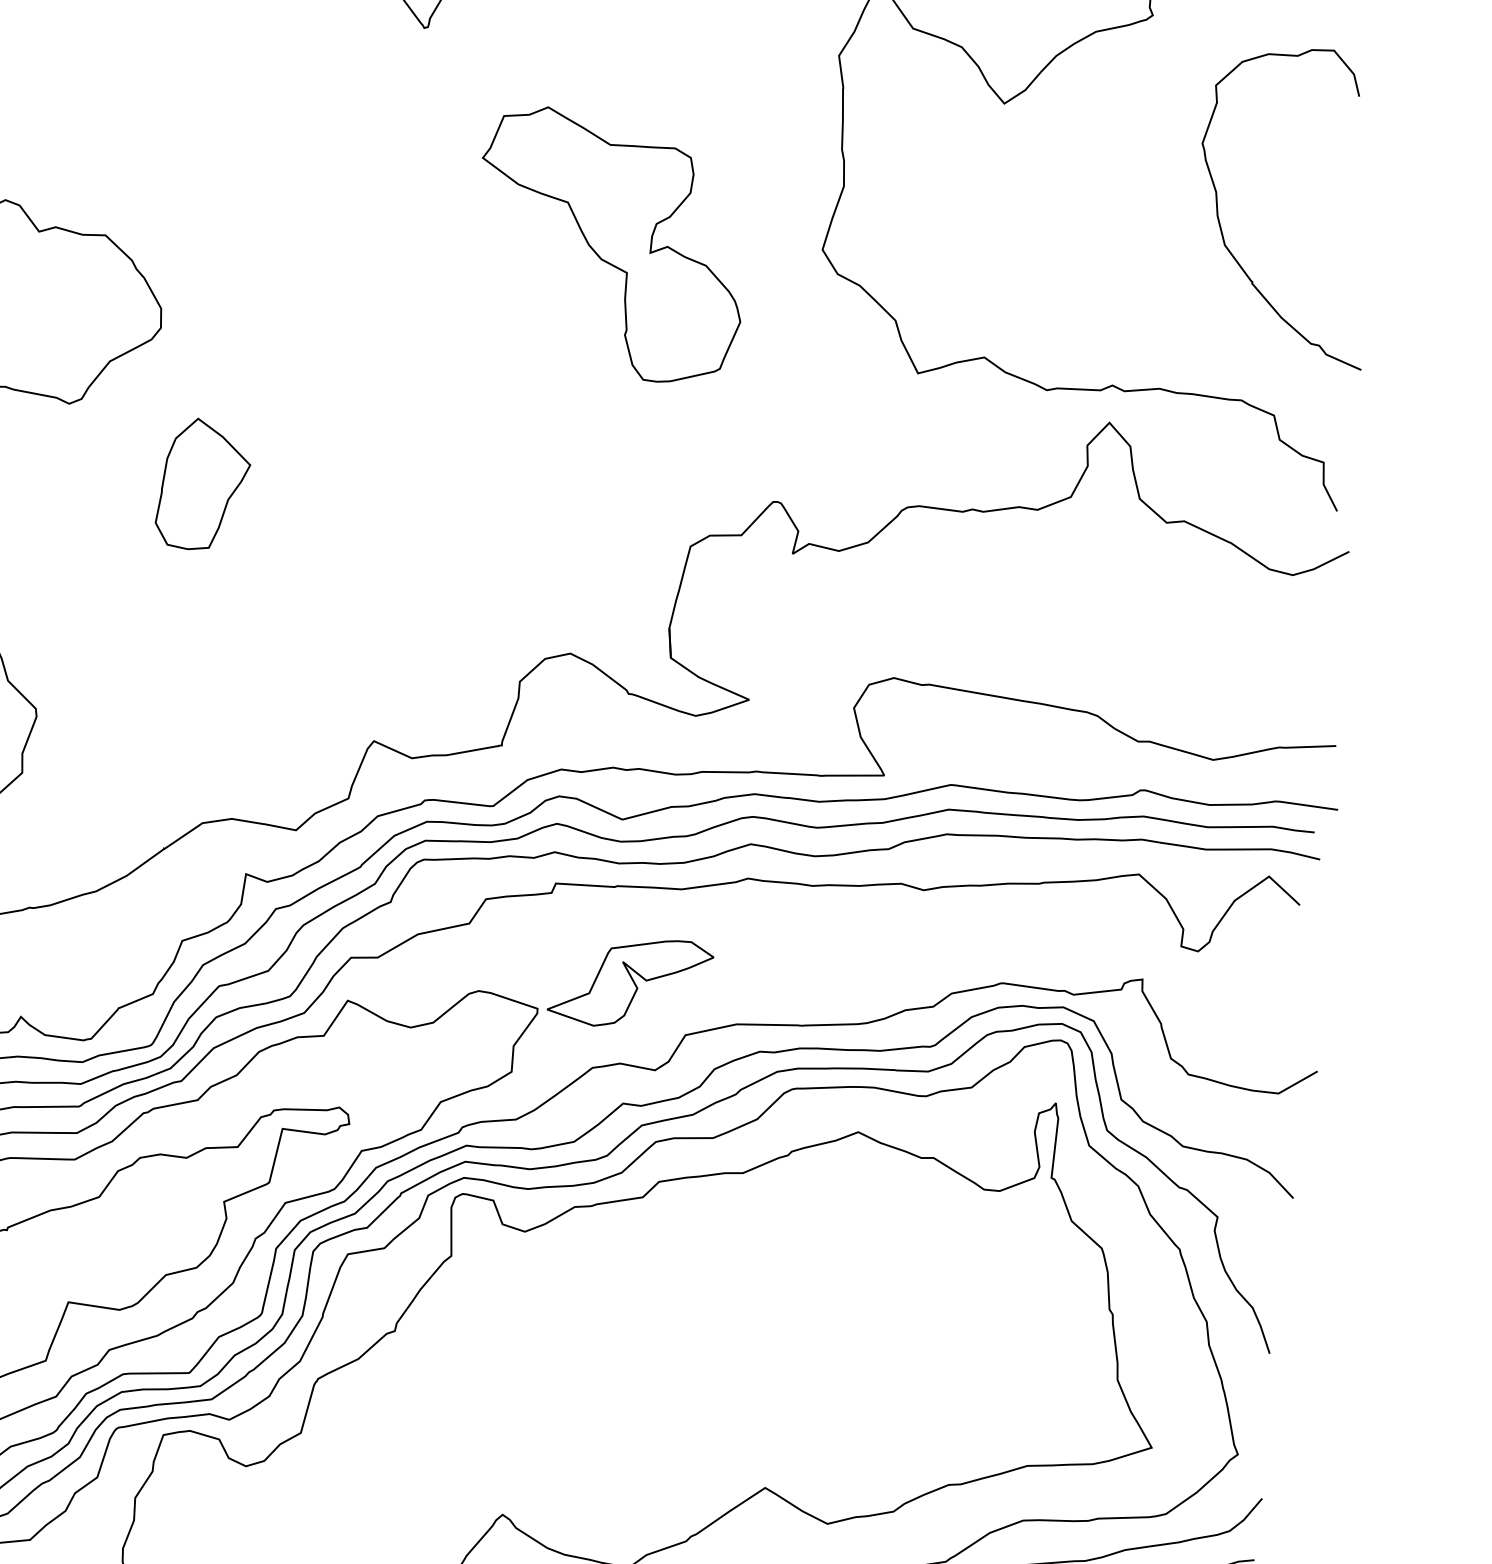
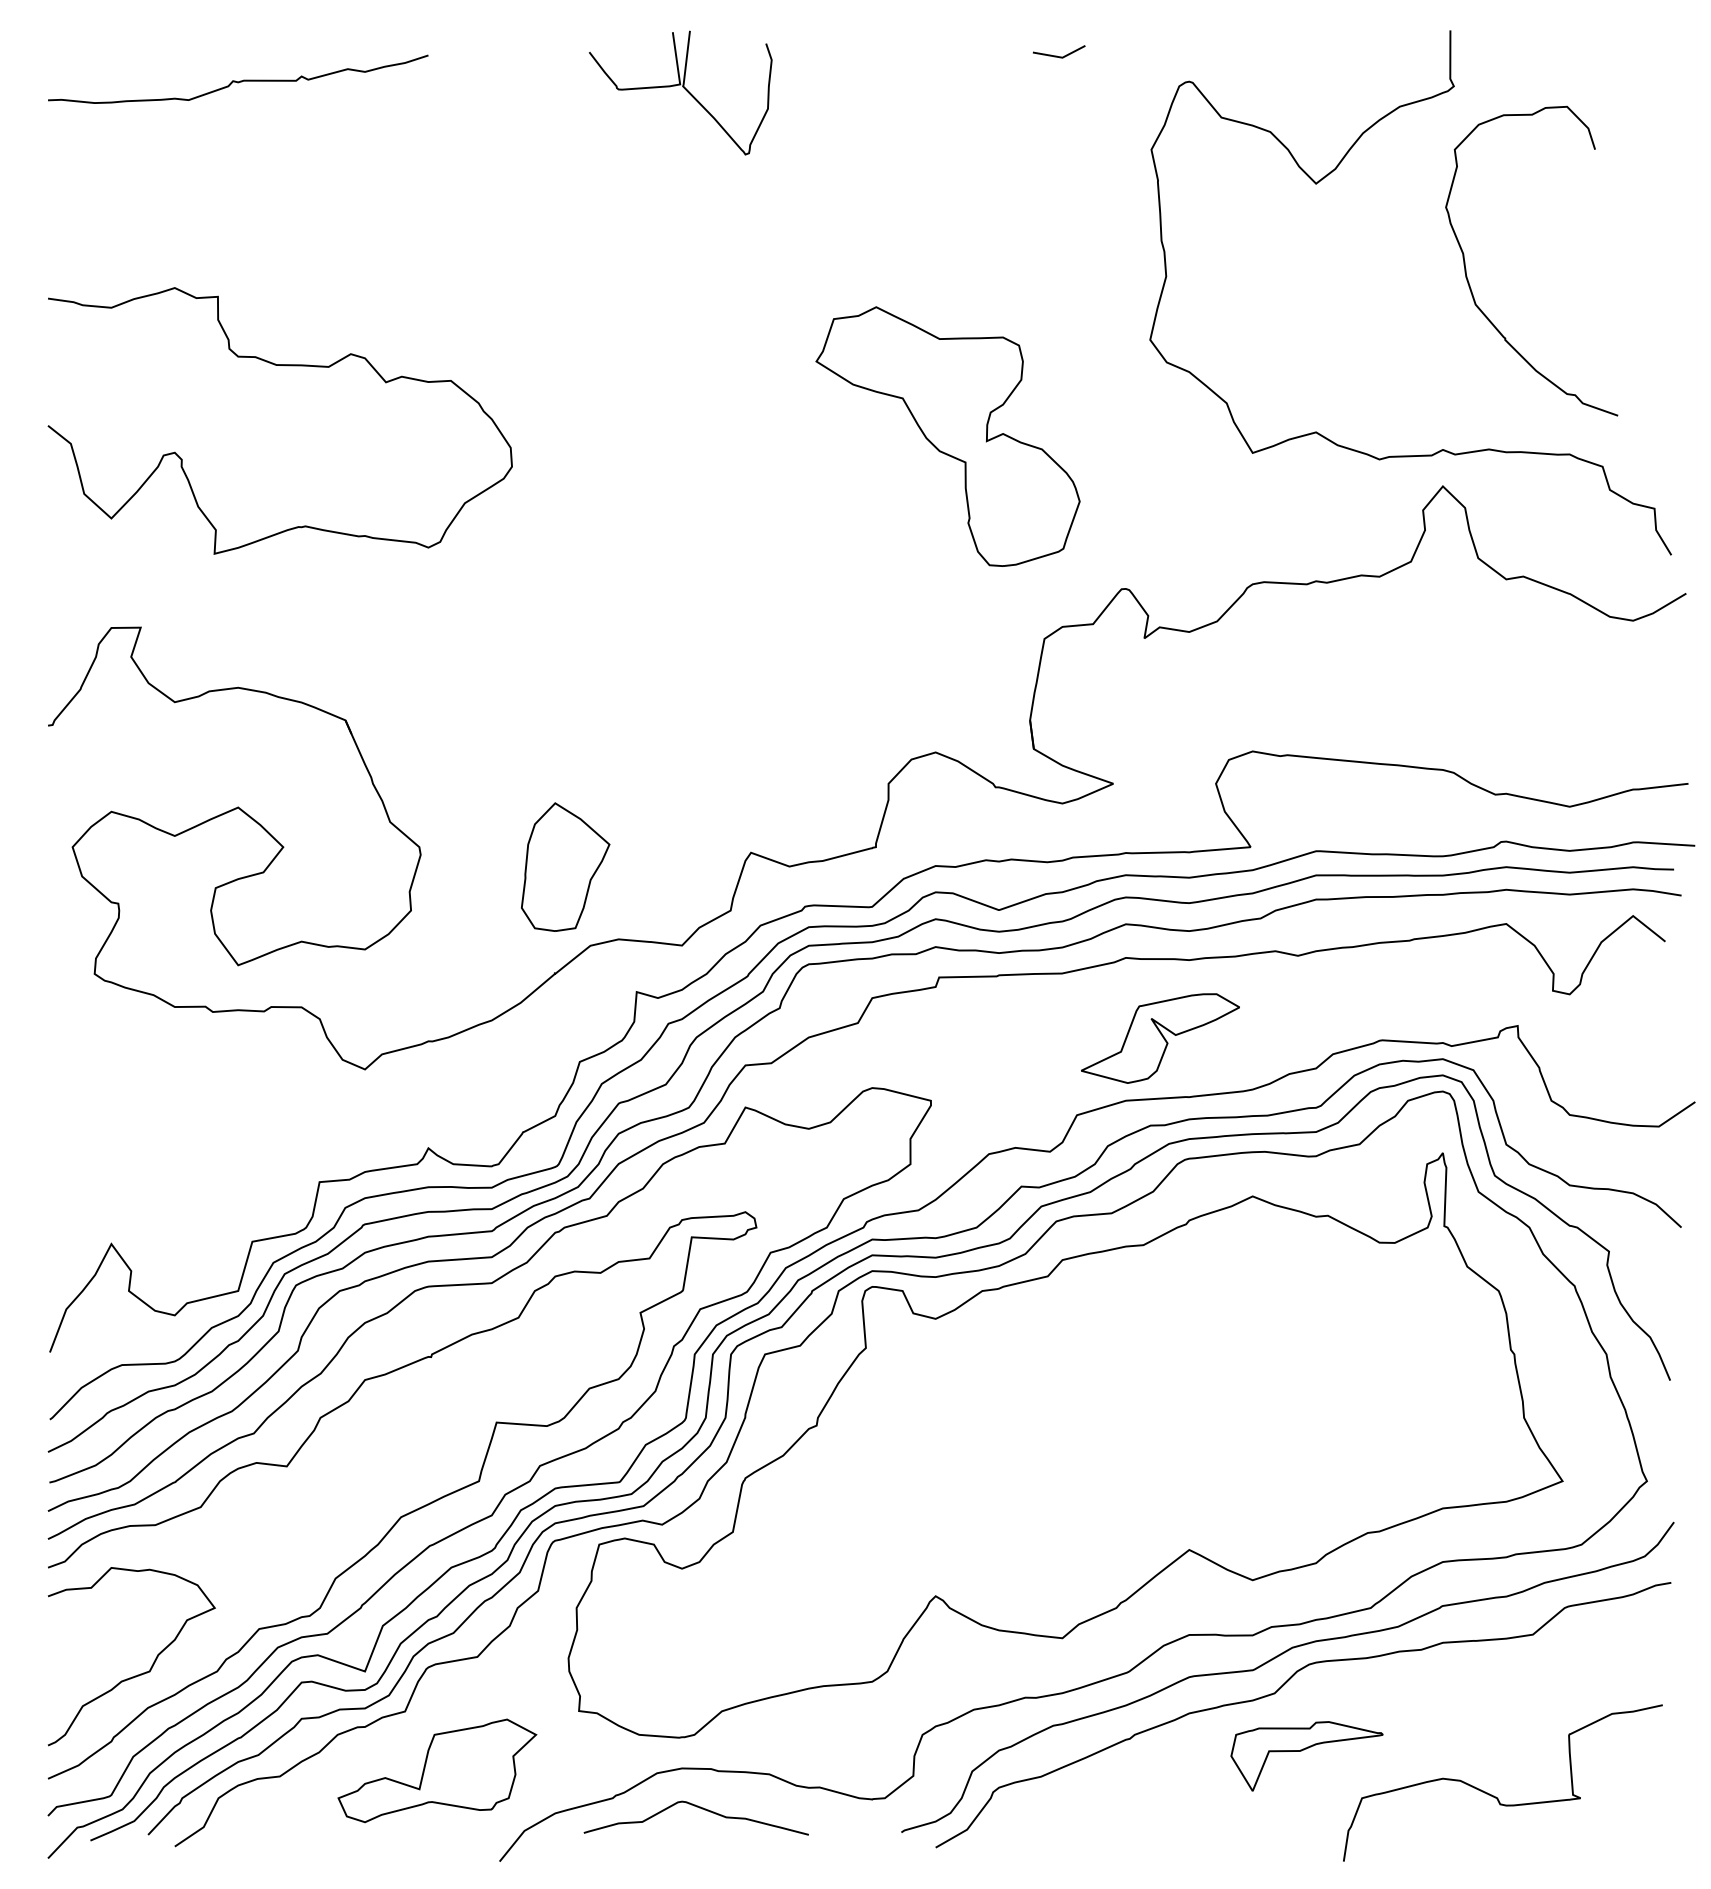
curve: (1218, 207) -> (1466, 268), moved
part: (610, 244) -> (947, 436), moved
part: (203, 484) -> (565, 866), moved
part: (630, 982) -> (1160, 1038), moved

